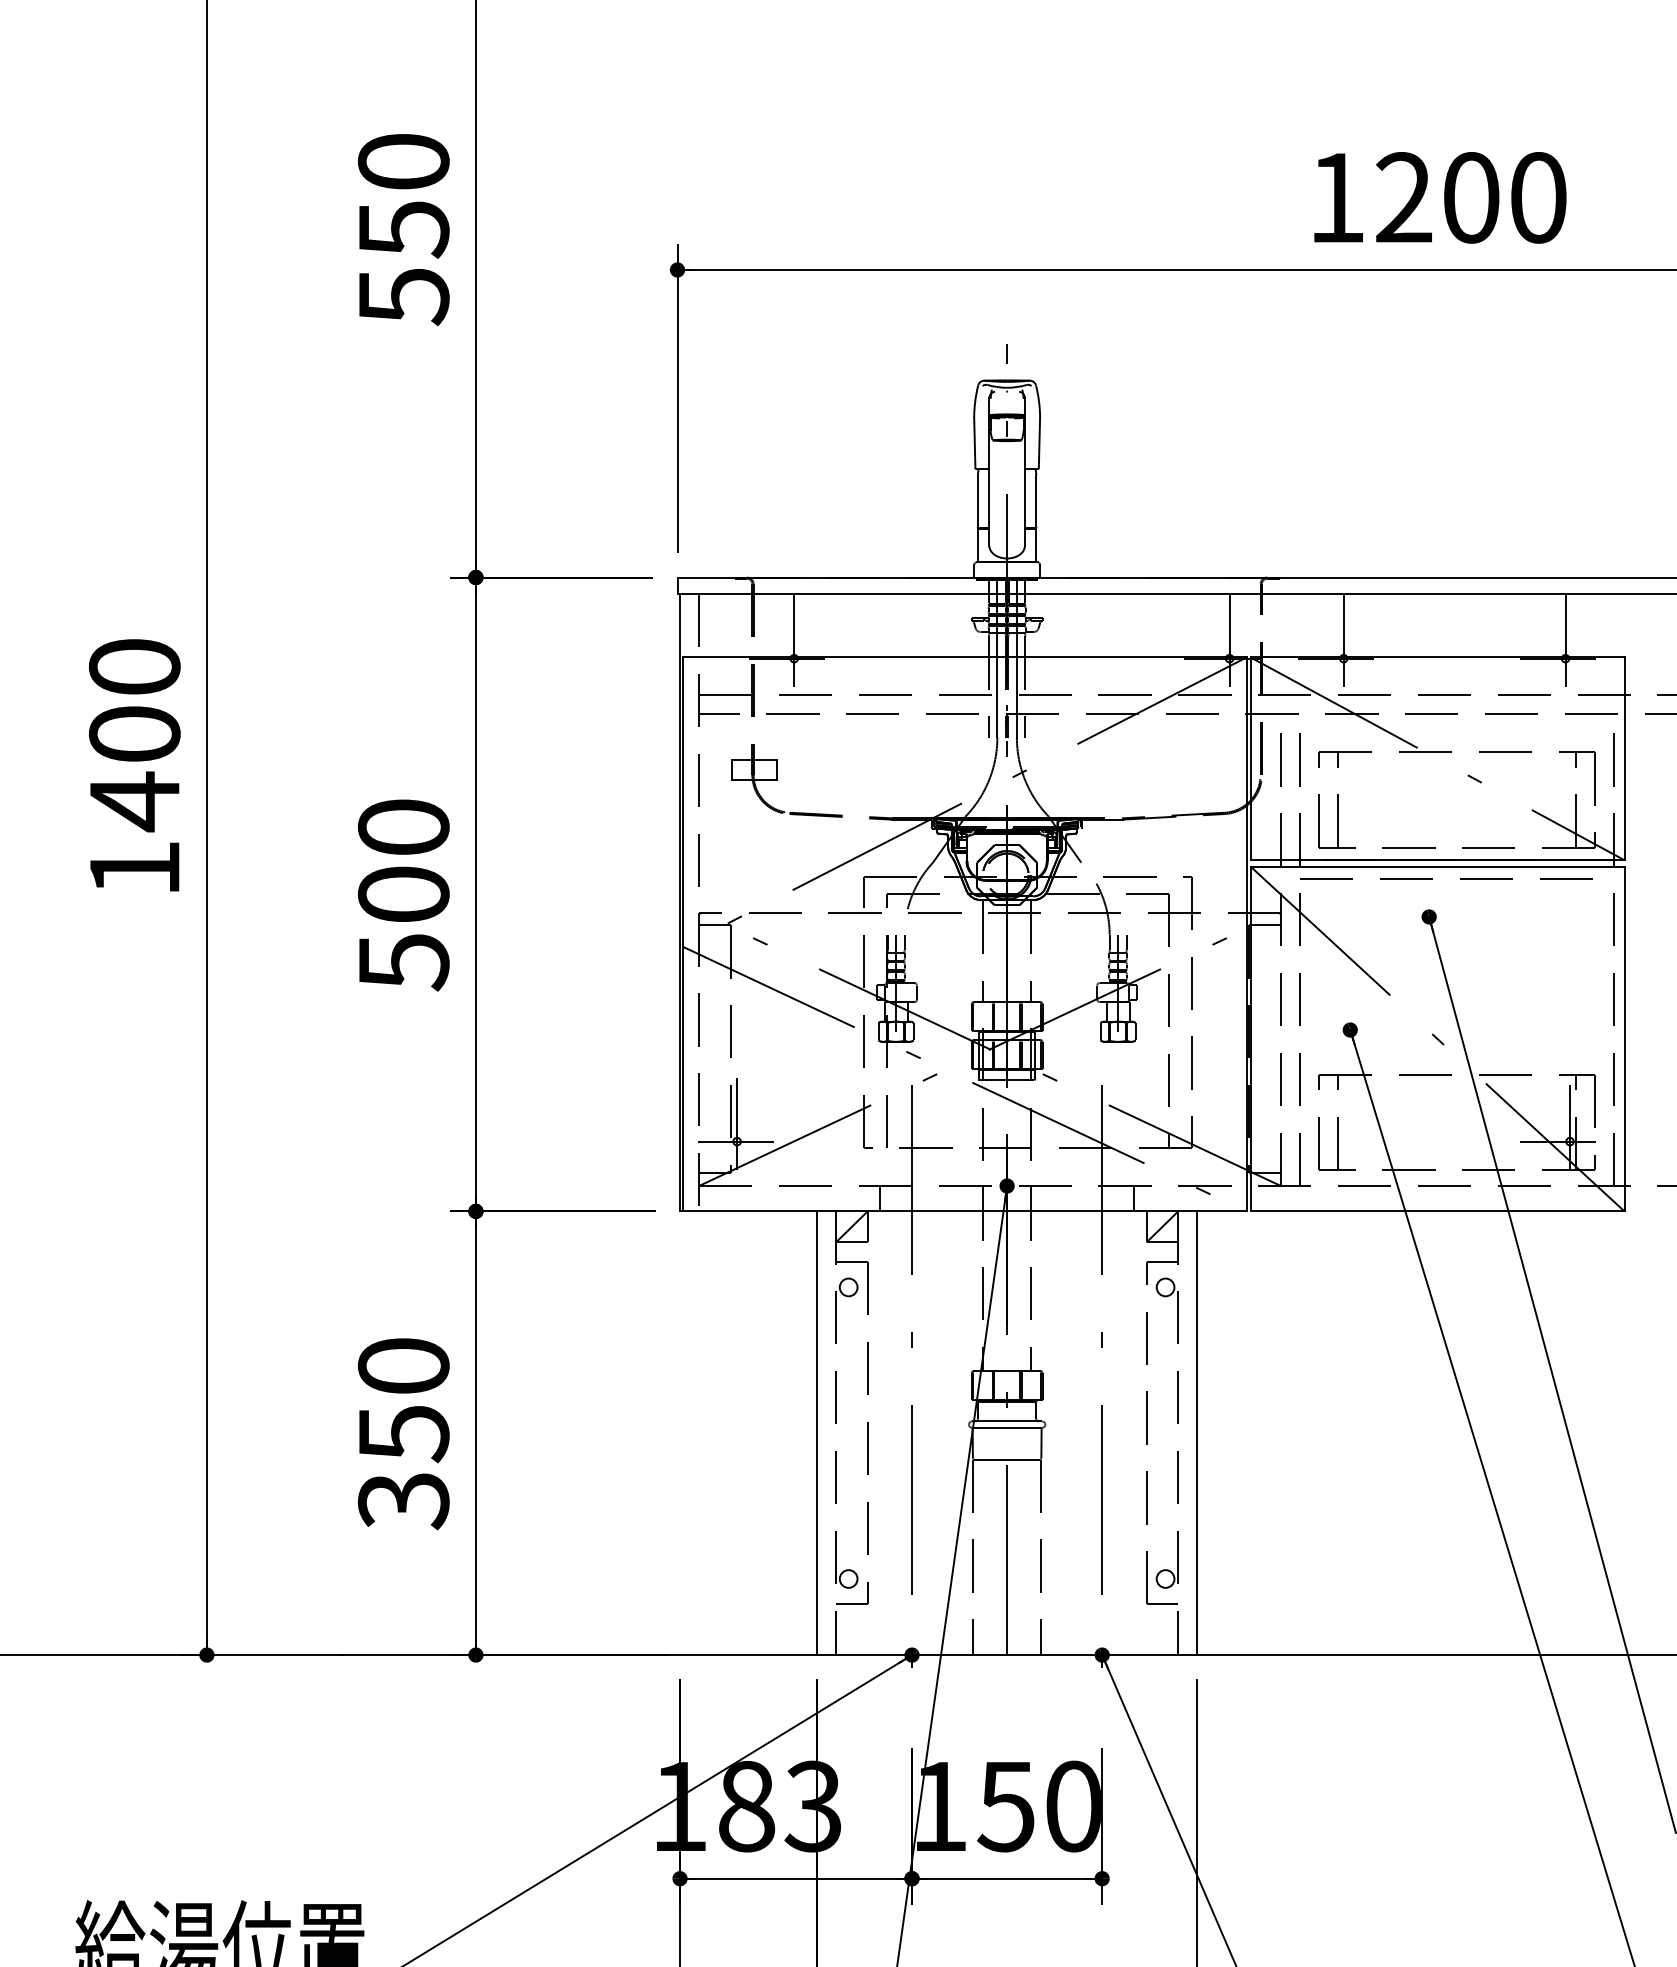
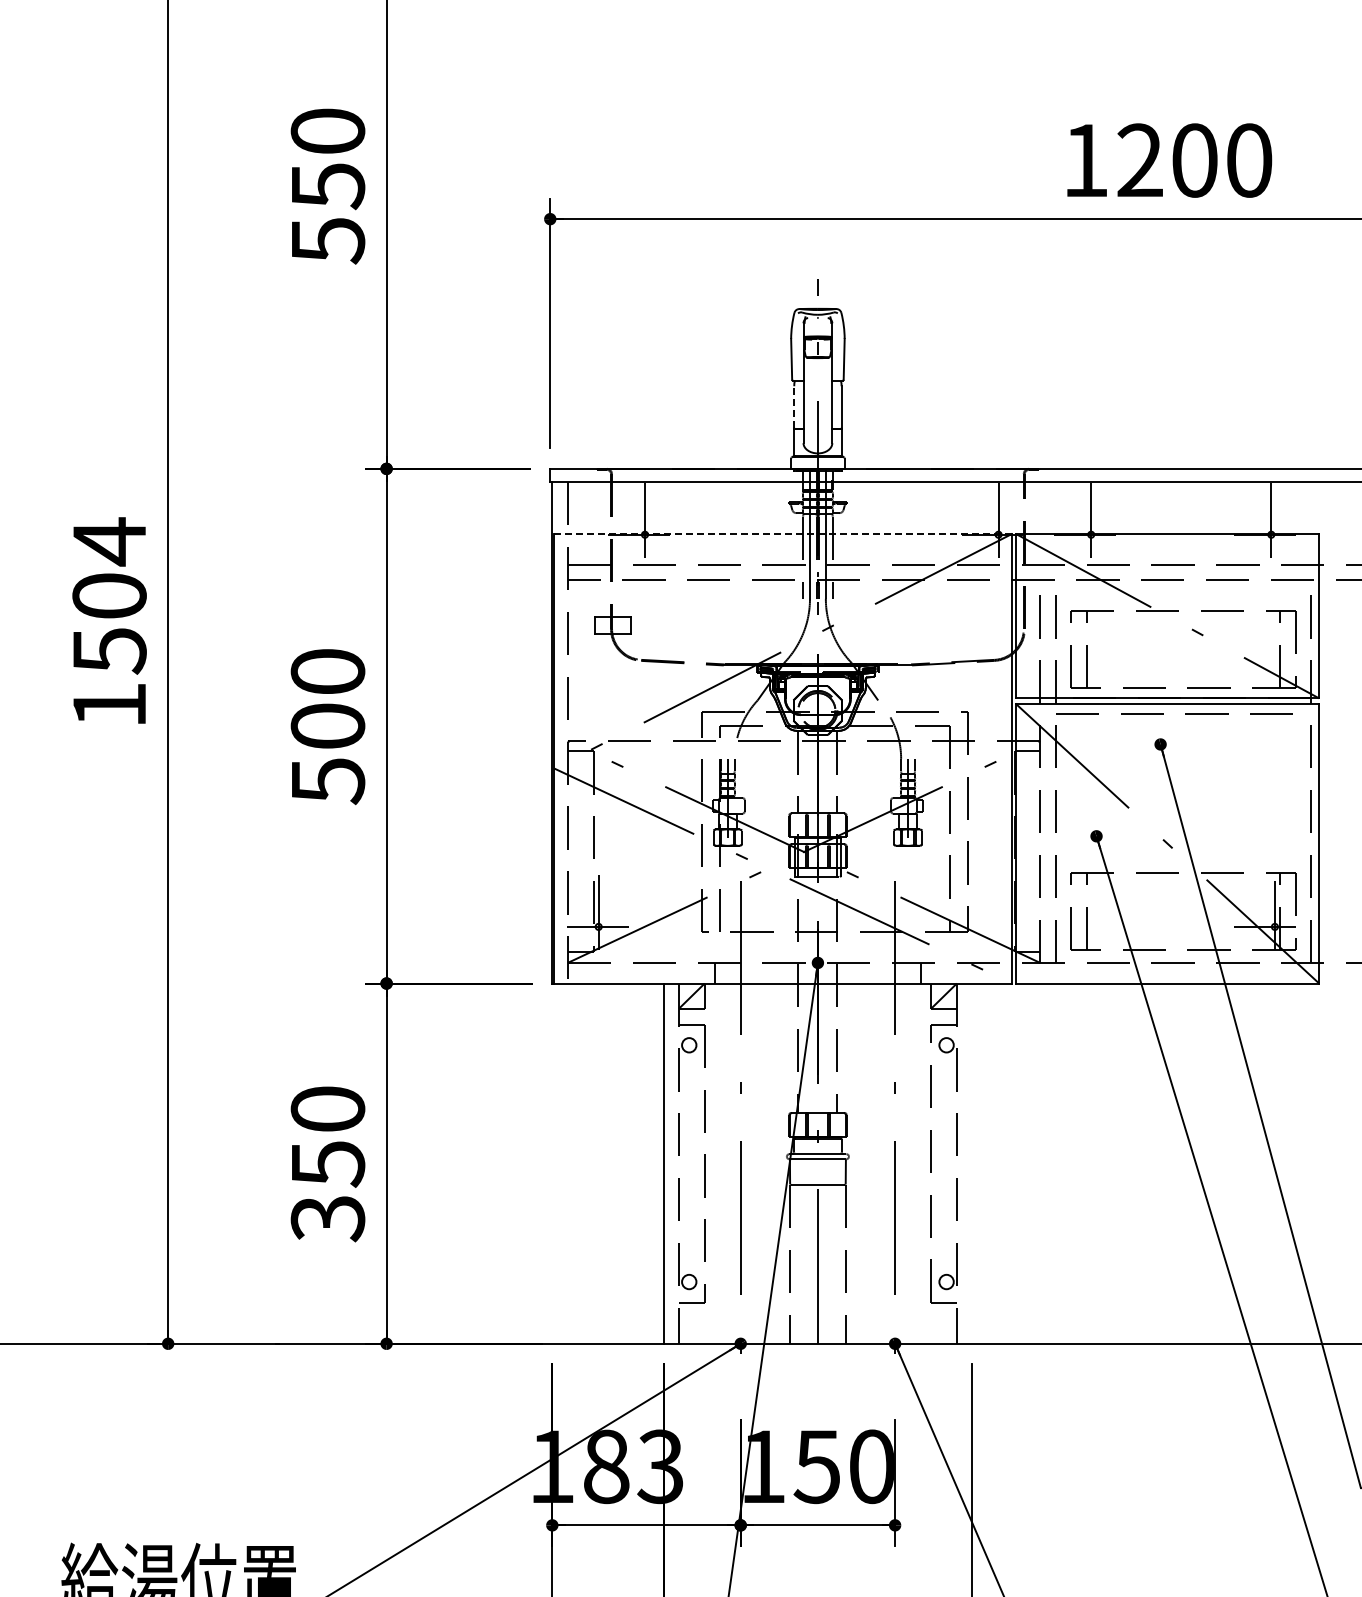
line: (978, 500) -> (794, 406), solid -> dashed
line: (963, 657) -> (782, 533), solid -> dashed
text: (134, 734) -> (109, 596), 1400 -> 1504
line: (1197, 1433) -> (972, 1163), removed

